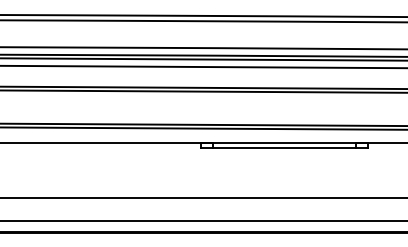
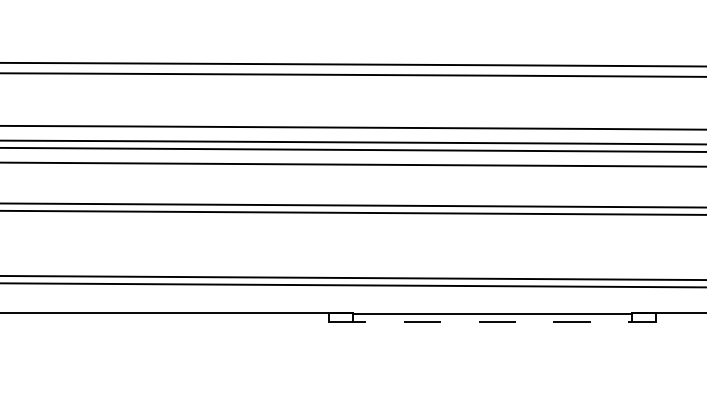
line: (284, 147) -> (491, 322), solid -> dashed

